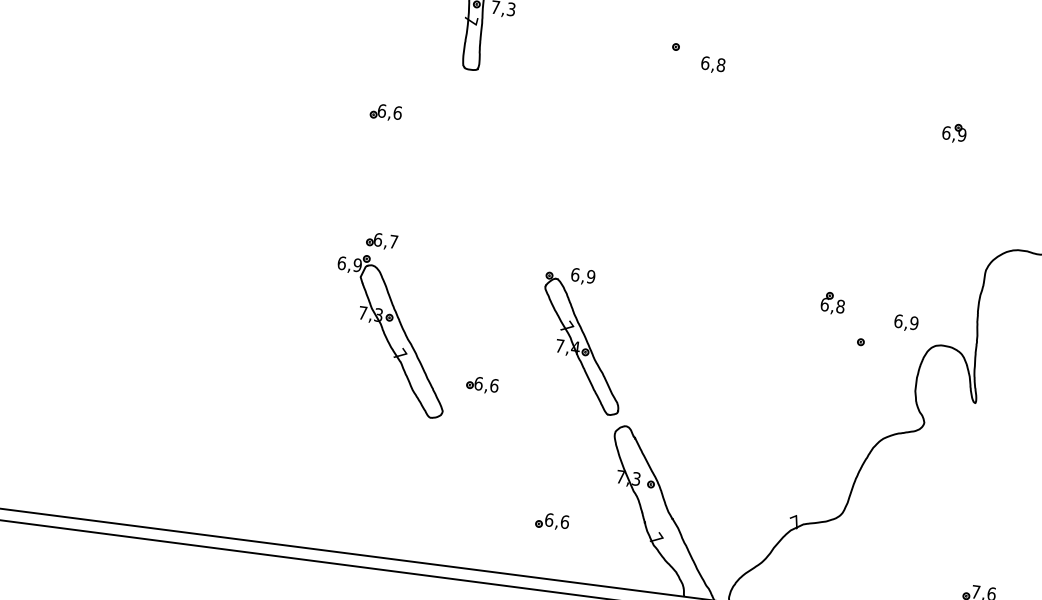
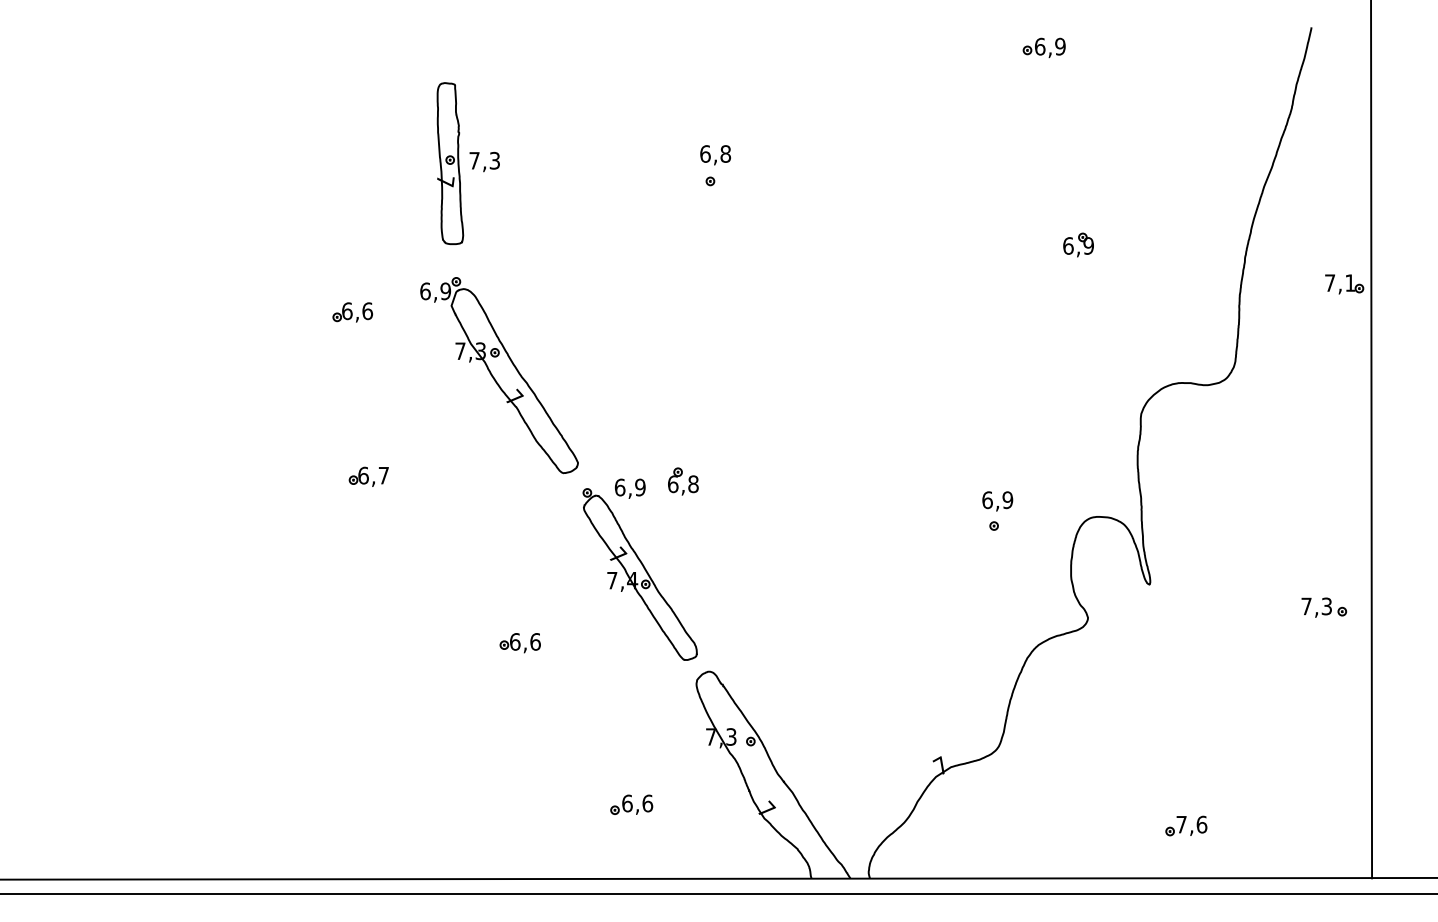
text: (713, 65) -> (715, 155), moved
part: (833, 303) -> (683, 481), moved
text: (906, 323) -> (997, 501), moved
part: (390, 335) -> (499, 375), moved

